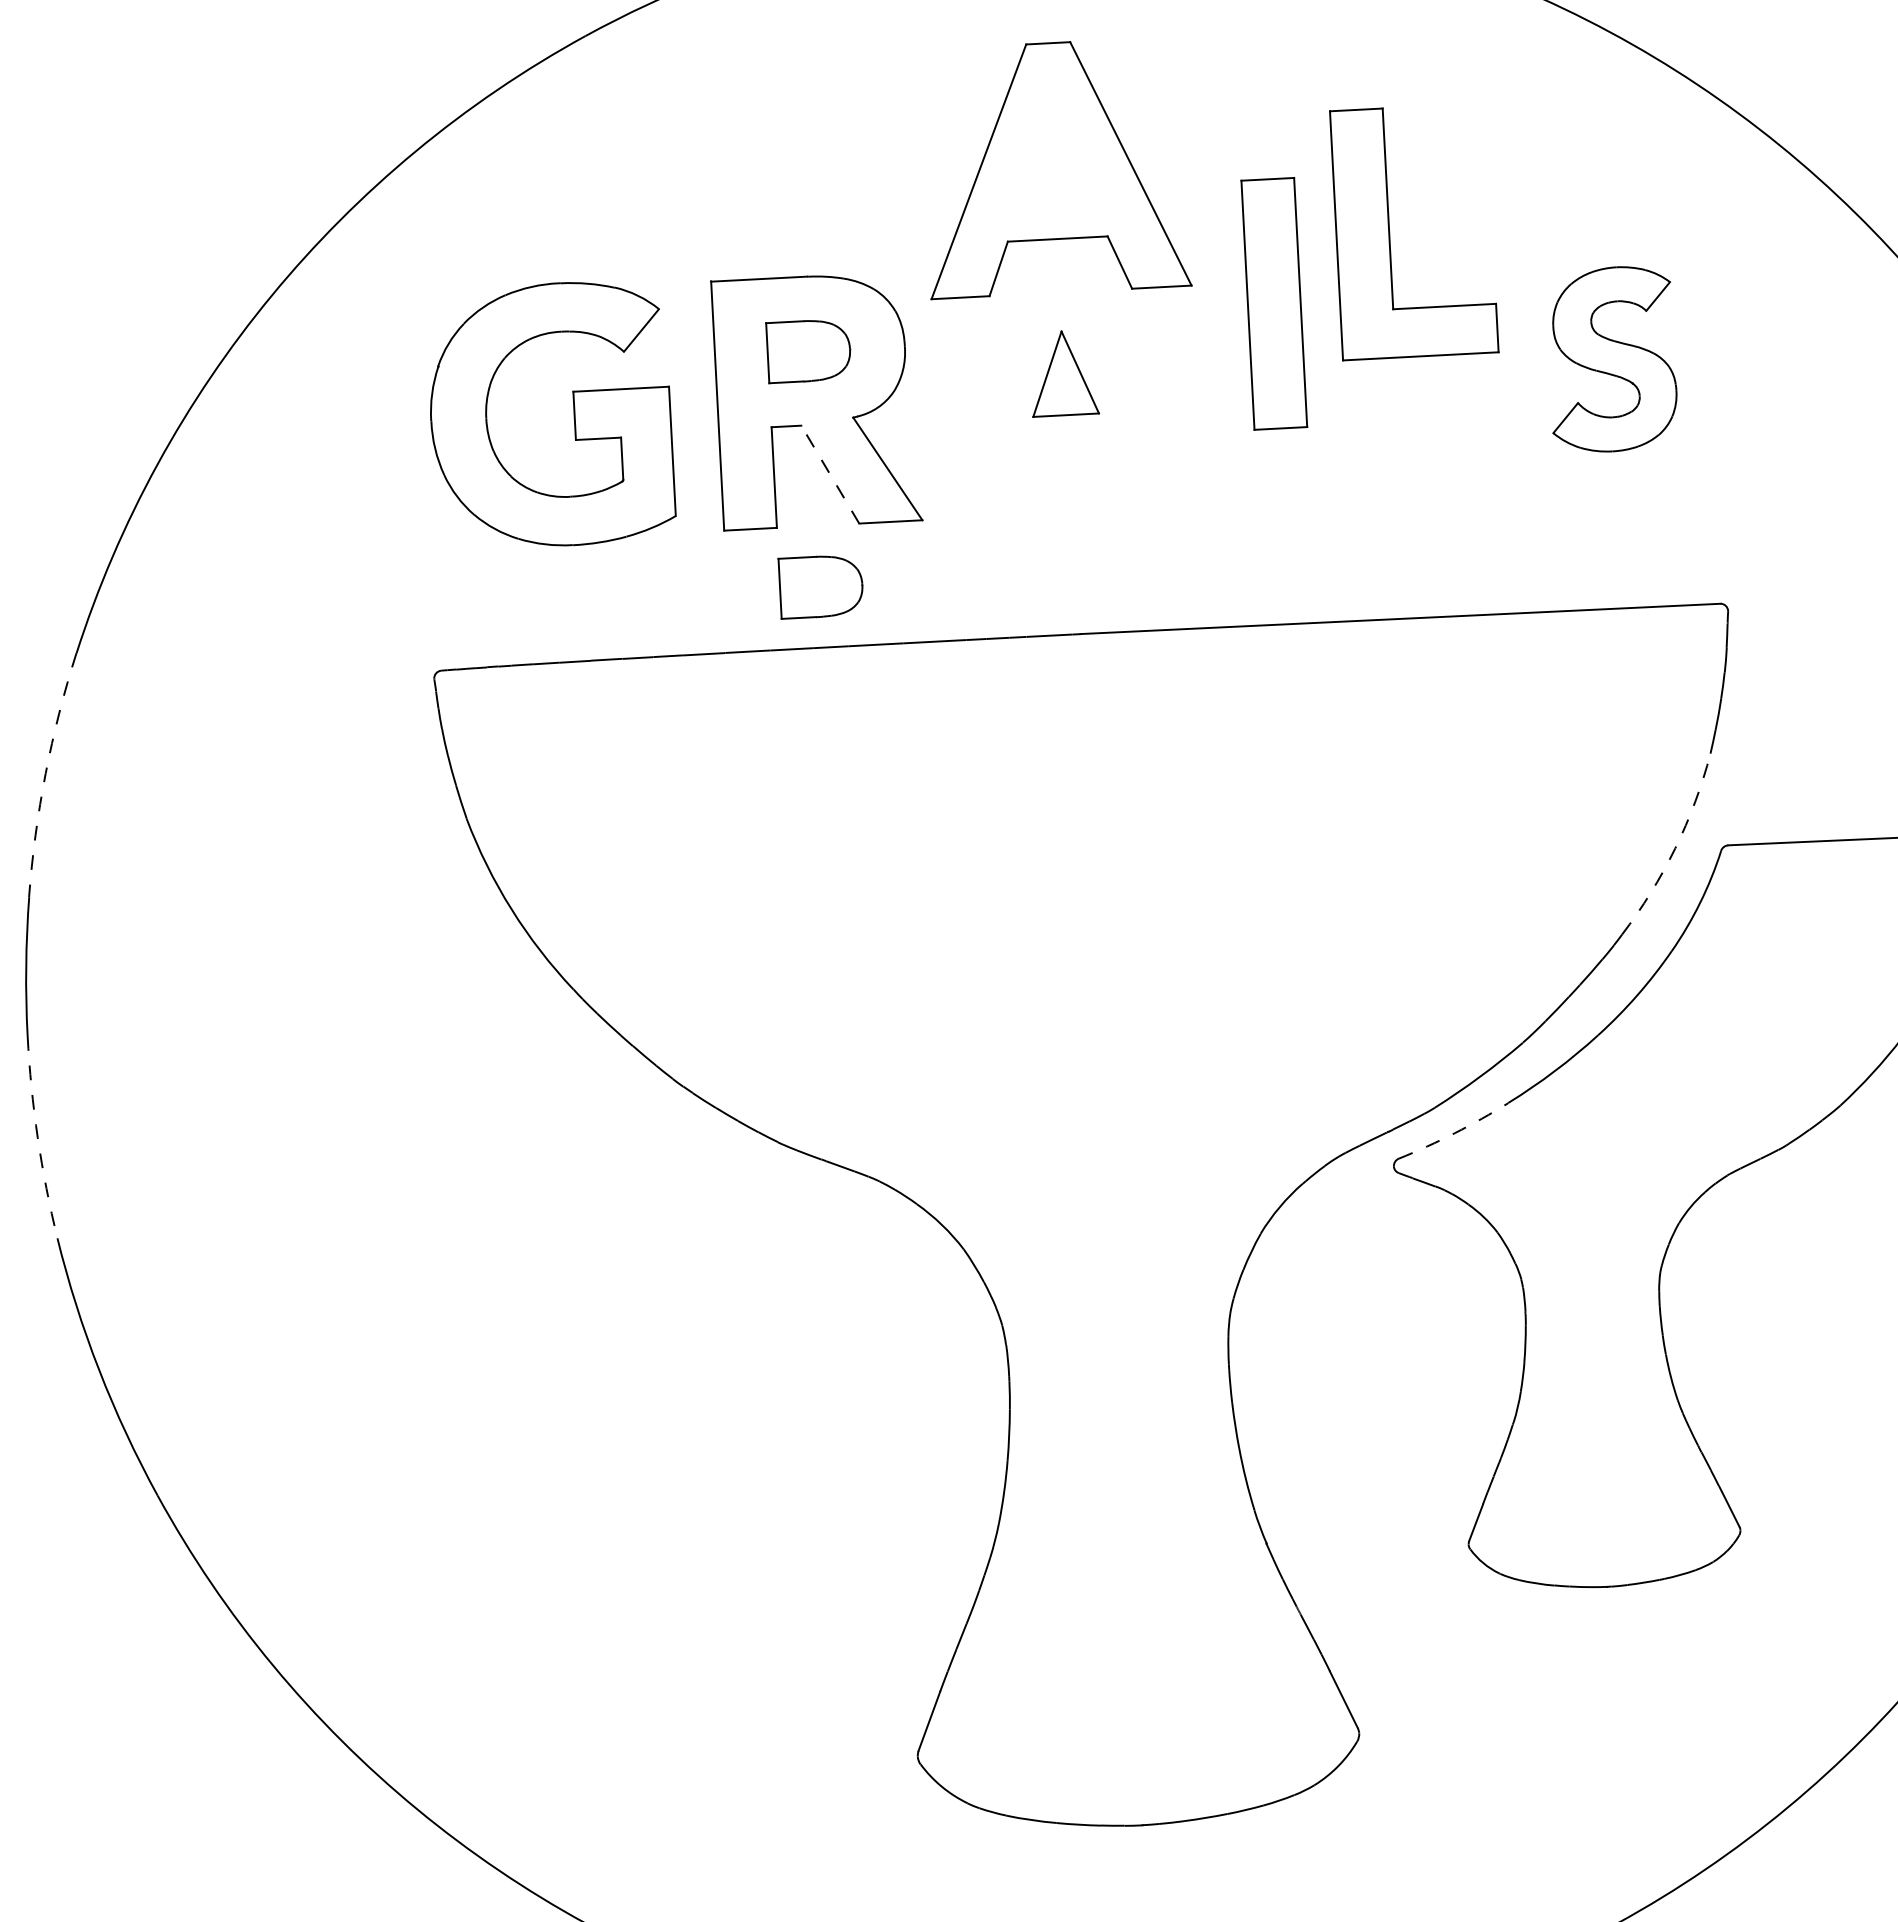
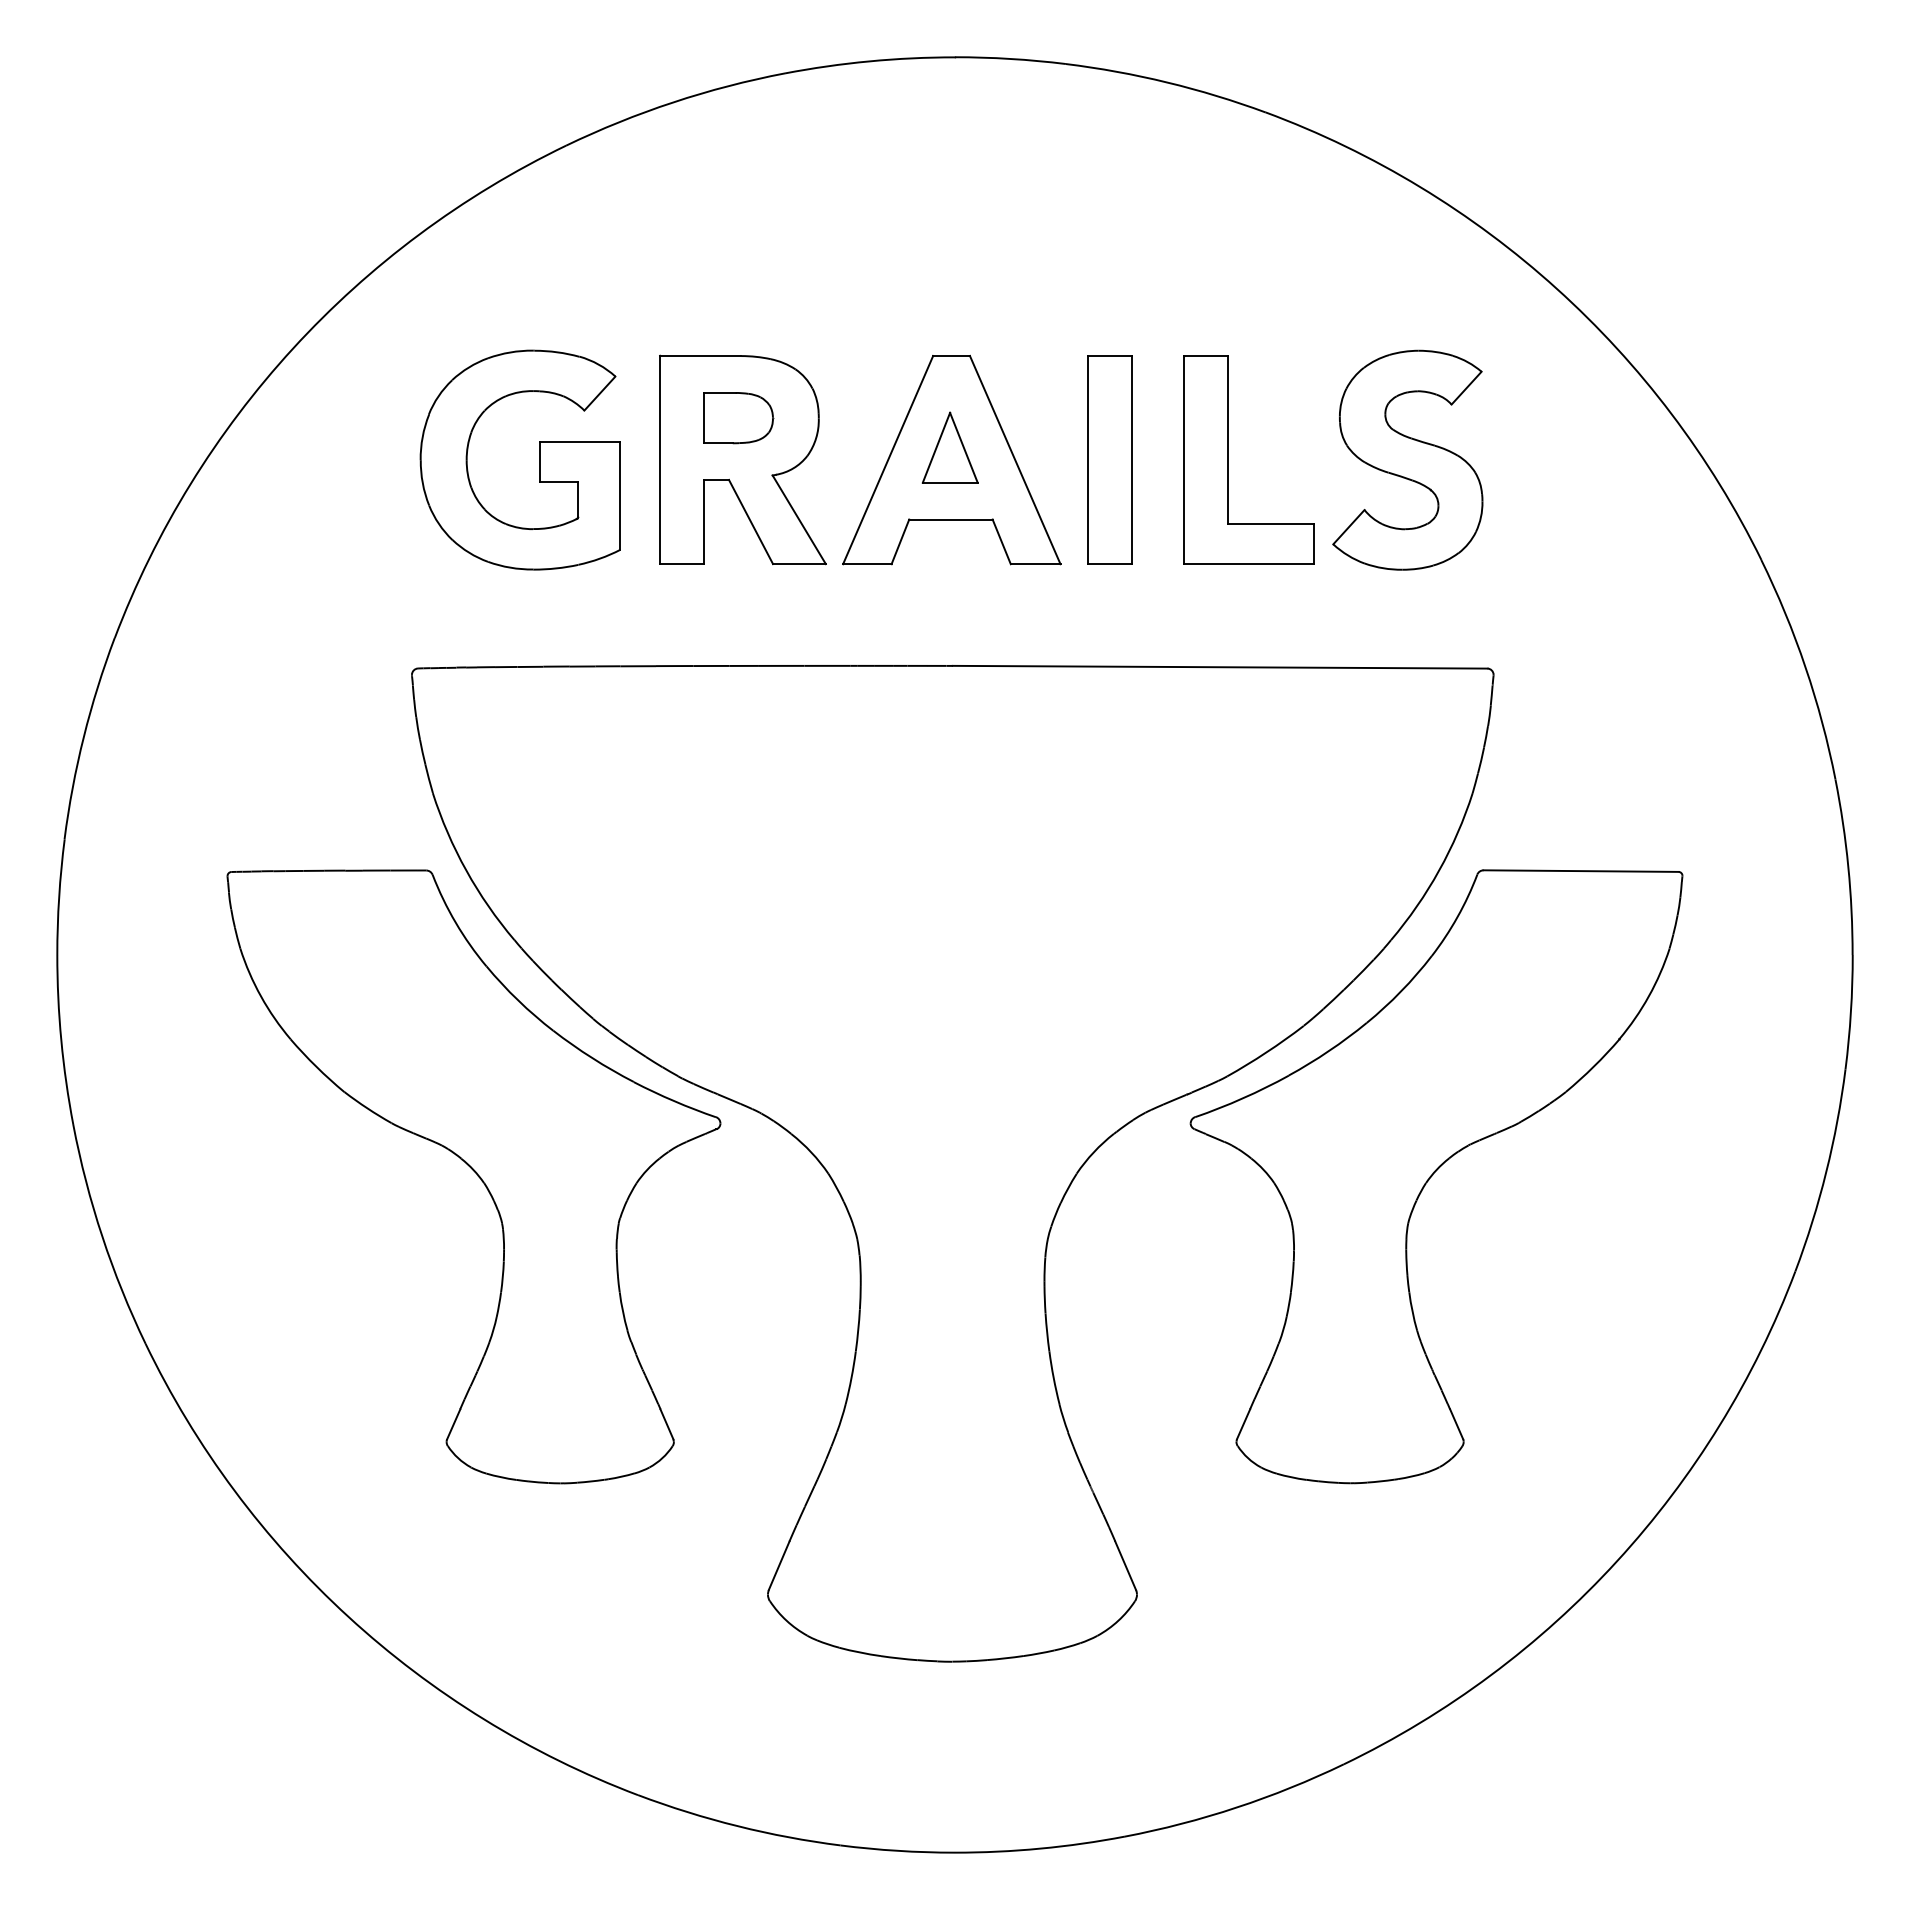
part: (1054, 167) -> (951, 459), moved
part: (1390, 232) -> (1228, 459), moved
part: (1274, 303) -> (1109, 459), moved
part: (1611, 358) -> (1407, 459), size x1.43
line: (829, 474) -> (750, 521), dashed -> solid
part: (821, 587) -> (738, 615), removed
arc: (45, 774) -> (83, 737), dashed -> solid
arc: (1675, 848) -> (1439, 870), dashed -> solid
arc: (1454, 1133) -> (1242, 1098), dashed -> solid
arc: (38, 1138) -> (61, 1040), dashed -> solid
part: (539, 1274) -> (473, 1176), added

